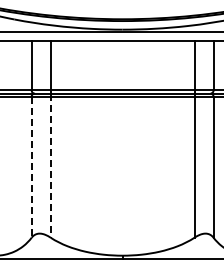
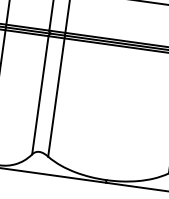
line: (50, 166) -> (56, 96), dashed -> solid
line: (31, 167) -> (40, 95), dashed -> solid

